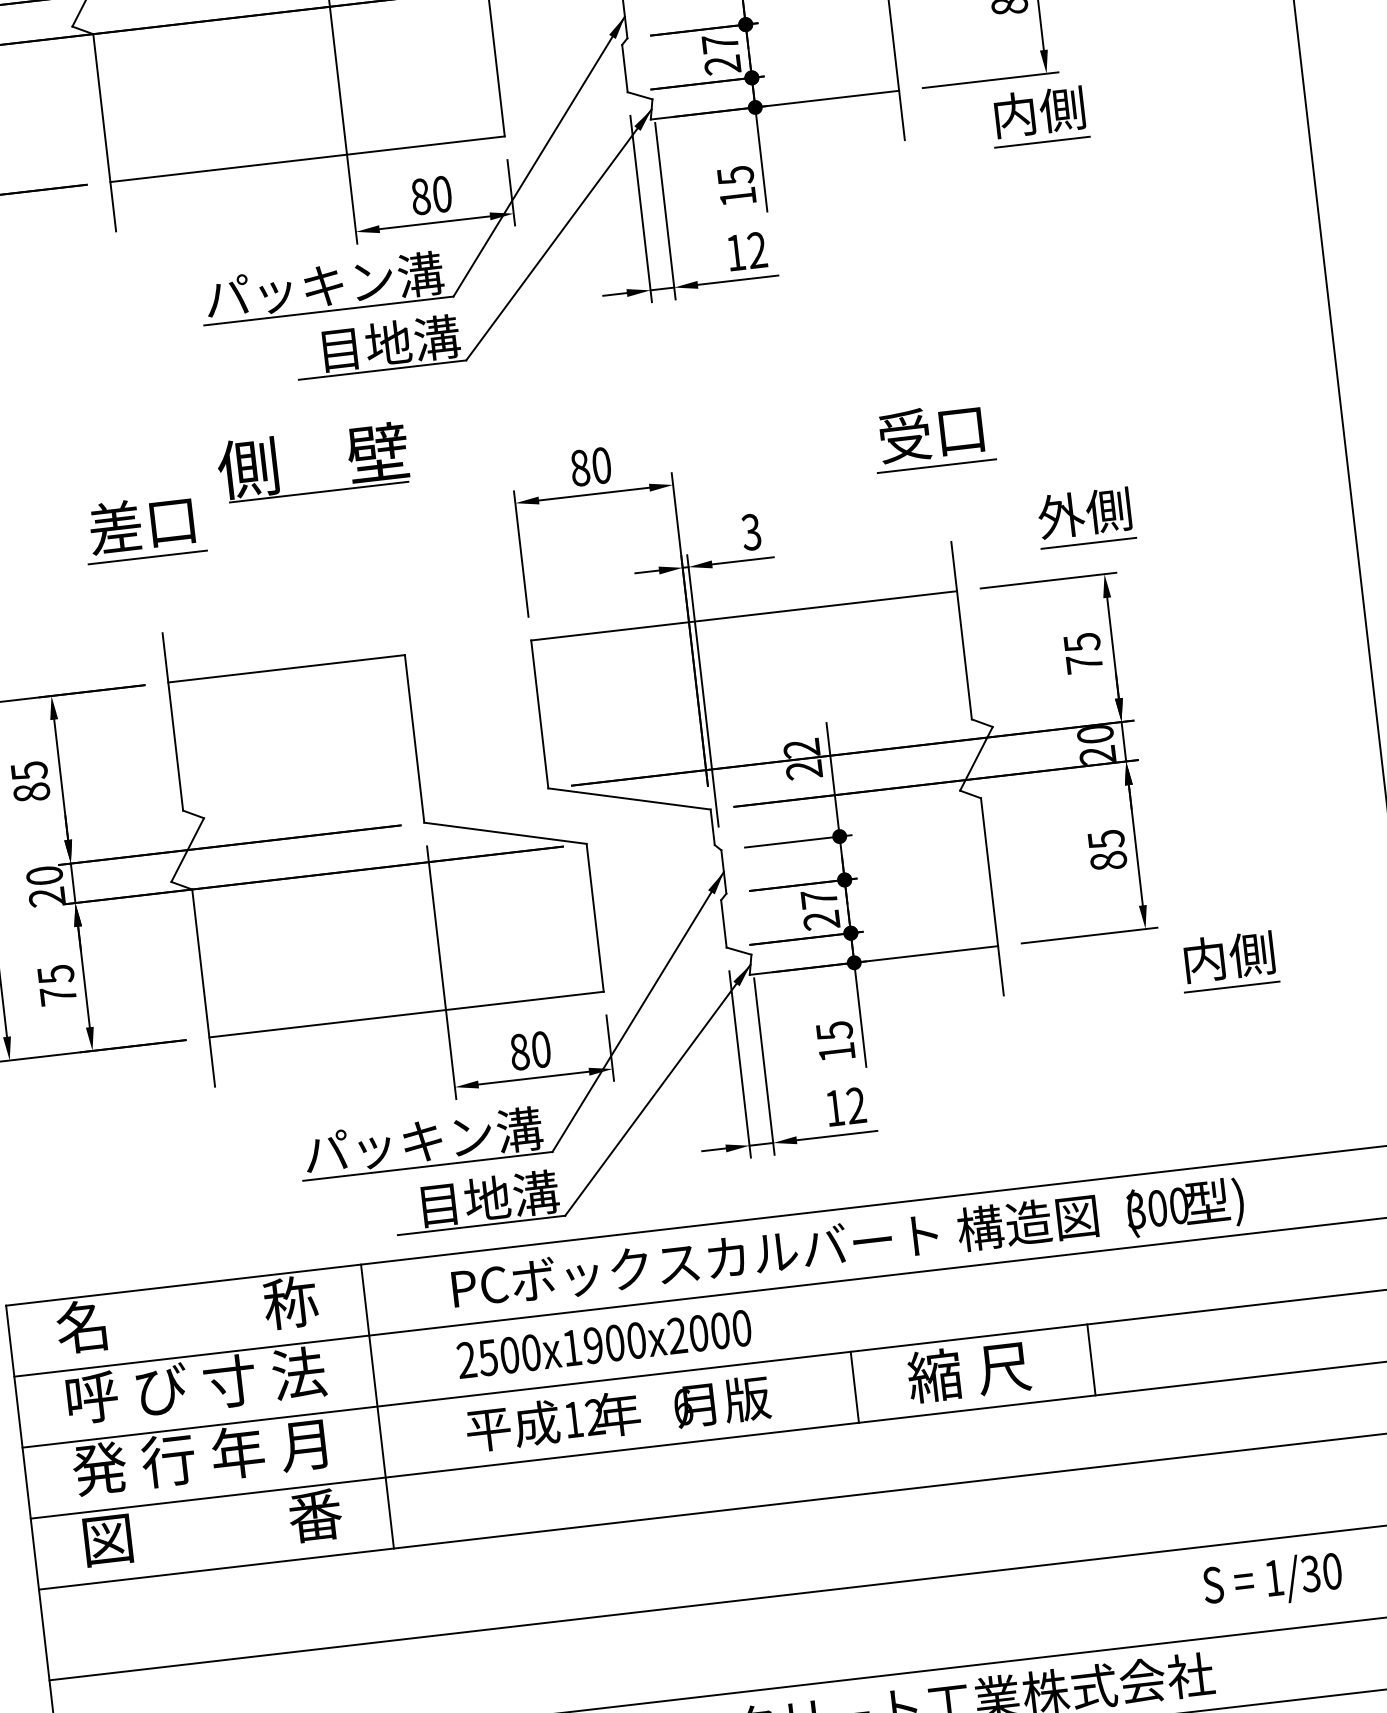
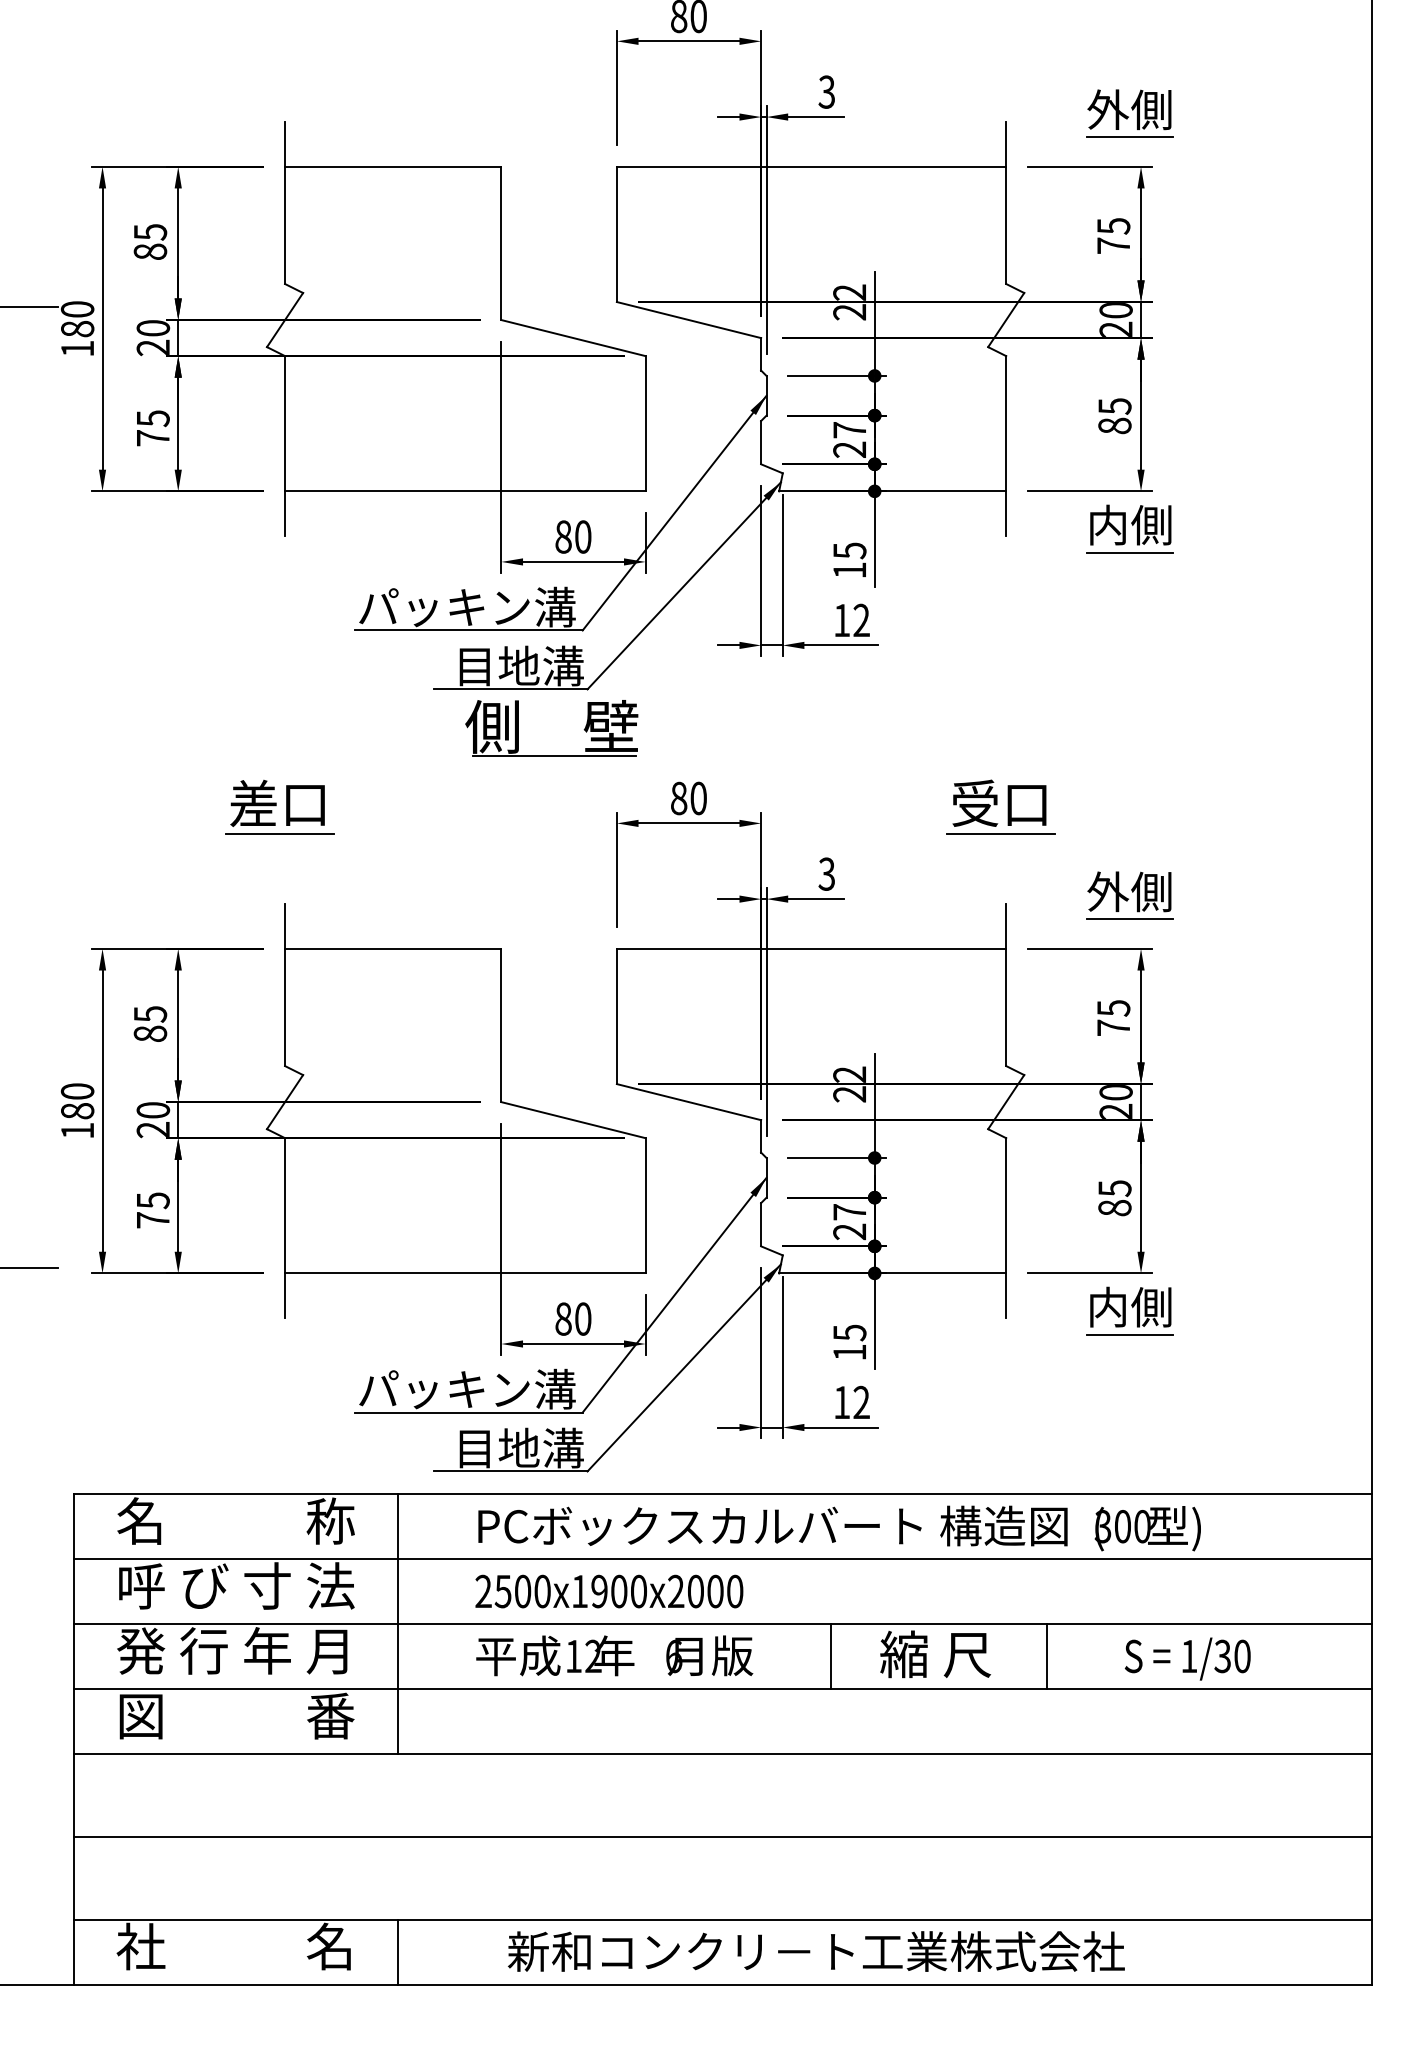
part: (316, 492) -> (551, 755), moved
part: (1228, 960) -> (1129, 1310), moved
text: (1272, 1580) -> (1187, 1658), moved

